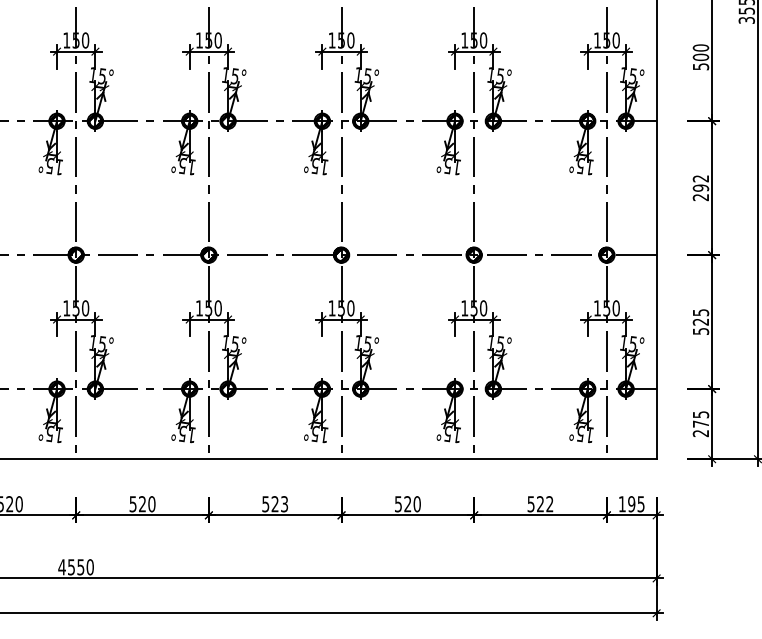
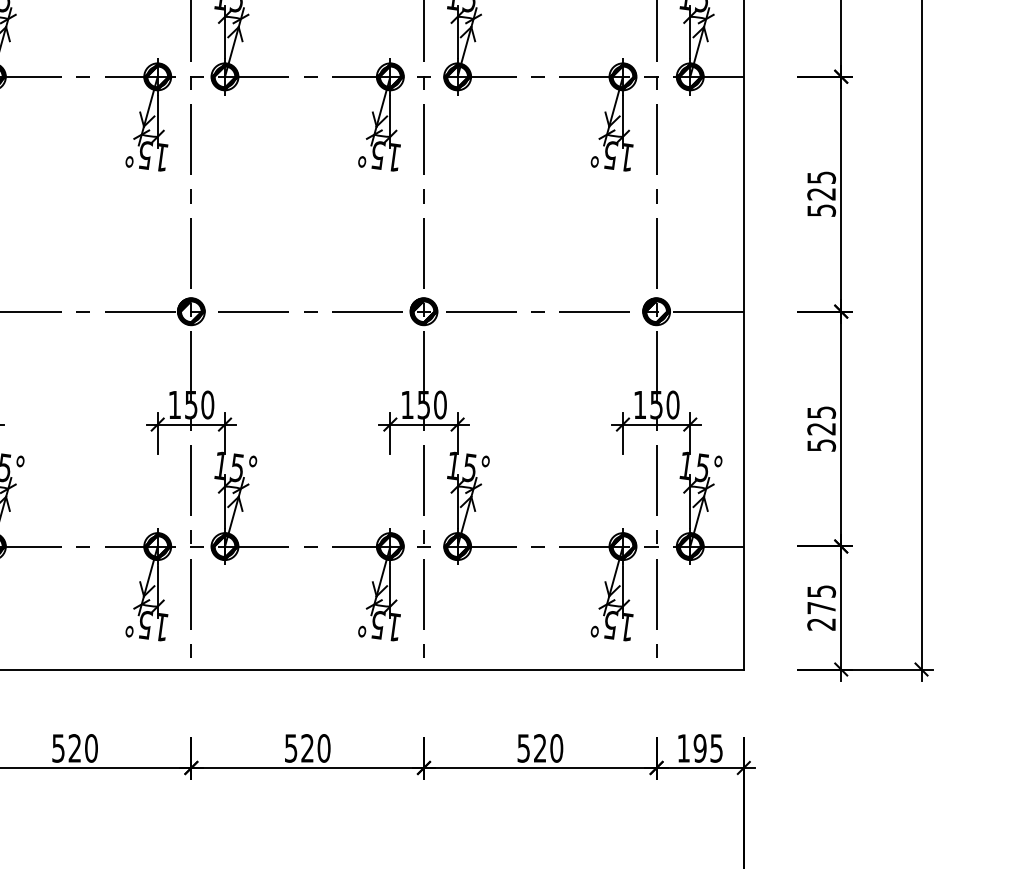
text: (700, 187) -> (820, 193), 292 -> 525
text: (284, 504) -> (91, 748), 523 -> 520
text: (549, 504) -> (555, 748), 522 -> 520

